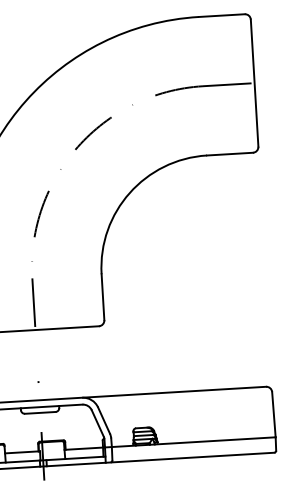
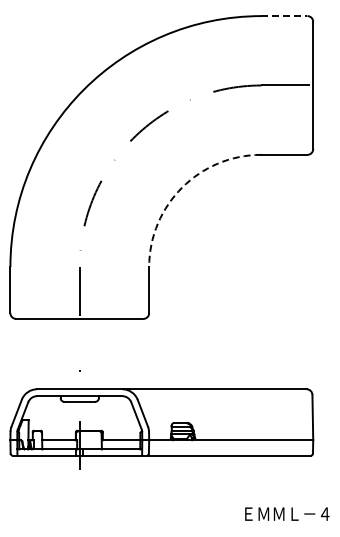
line: (221, 16) -> (284, 16), solid -> dashed
arc: (130, 192) -> (182, 187), solid -> dashed

